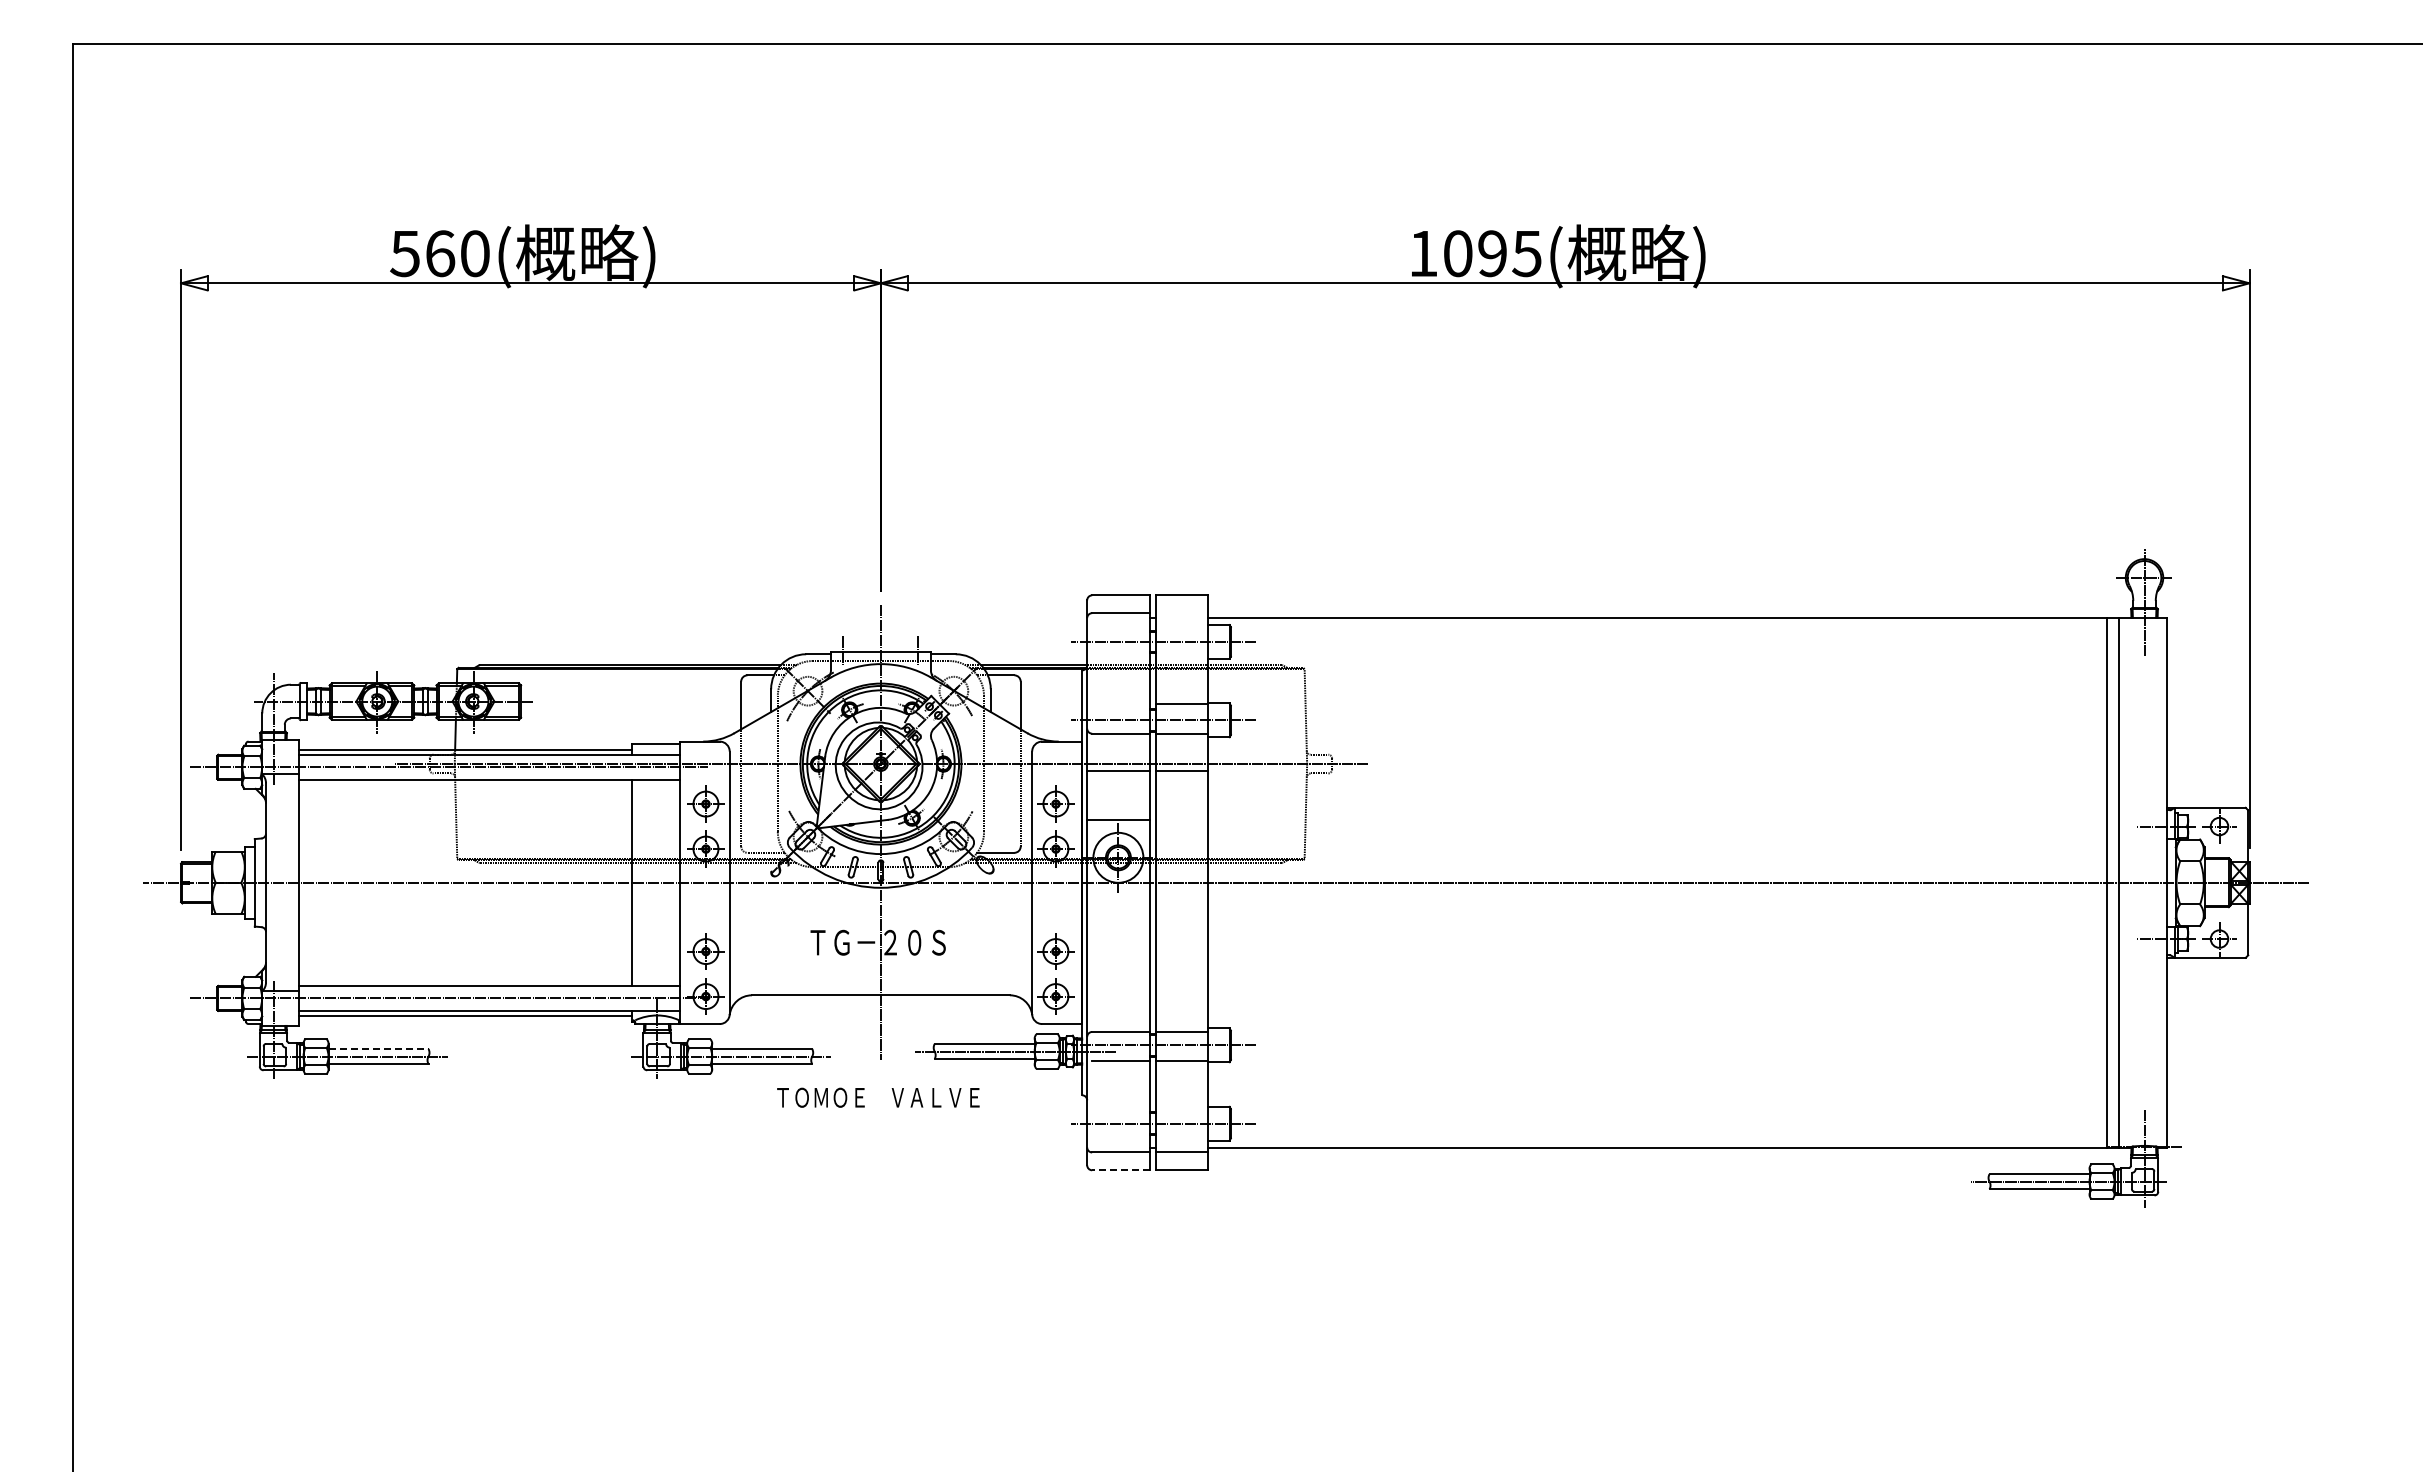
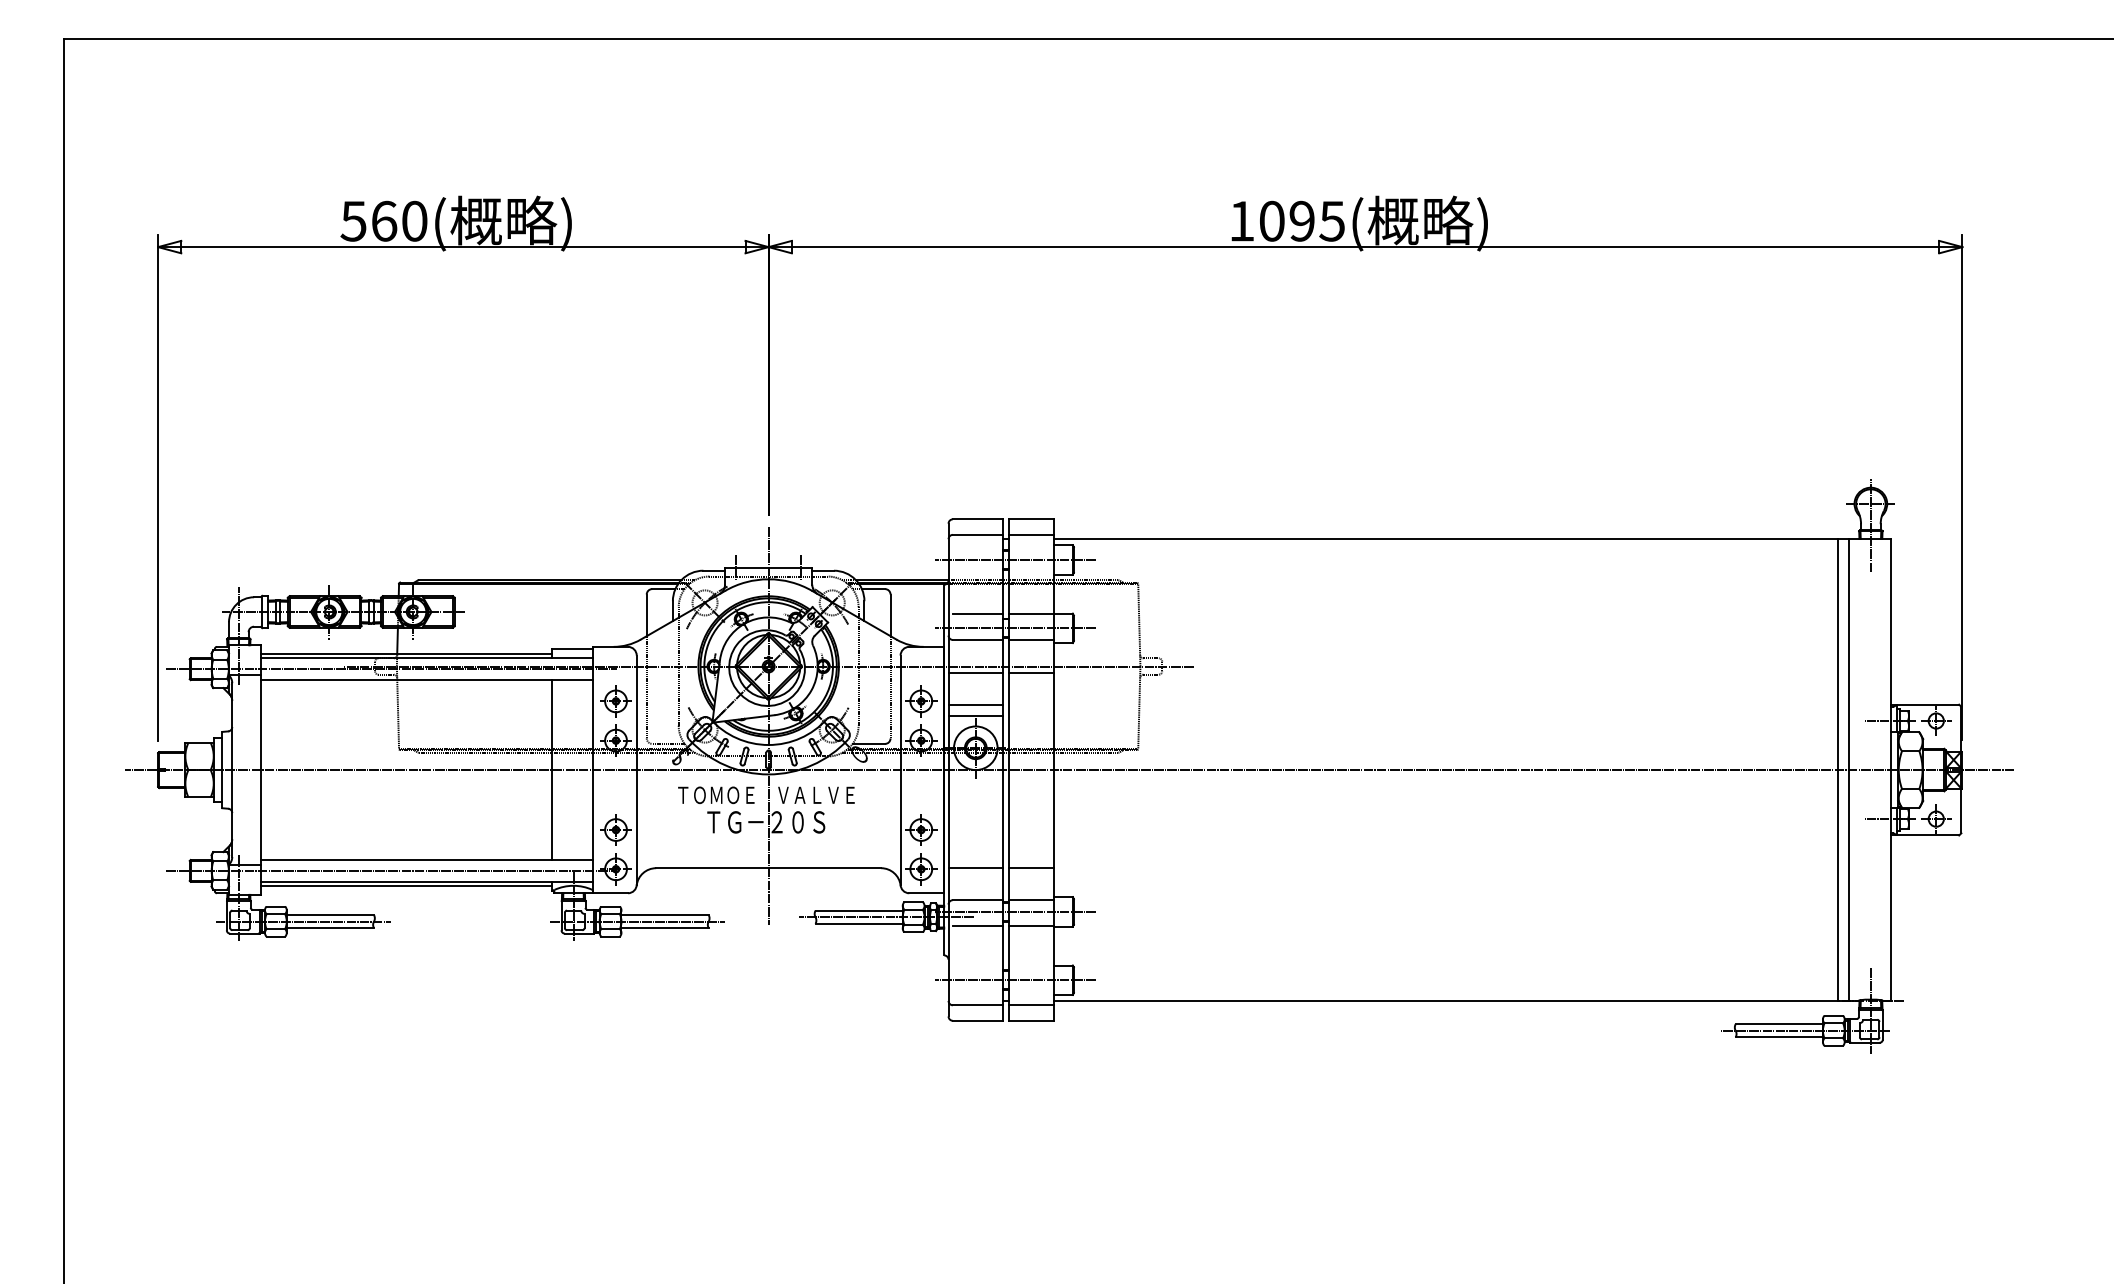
line: (1181, 613) -> (1030, 535), added
line: (1120, 704) -> (977, 614), added
line: (1118, 808) -> (975, 705), added
line: (1118, 994) -> (975, 867), added
line: (1181, 994) -> (1030, 867), added
line: (378, 1049) -> (330, 915), dashed -> solid
text: (878, 1097) -> (766, 795), moved
line: (1120, 1170) -> (977, 1021), dashed -> solid

